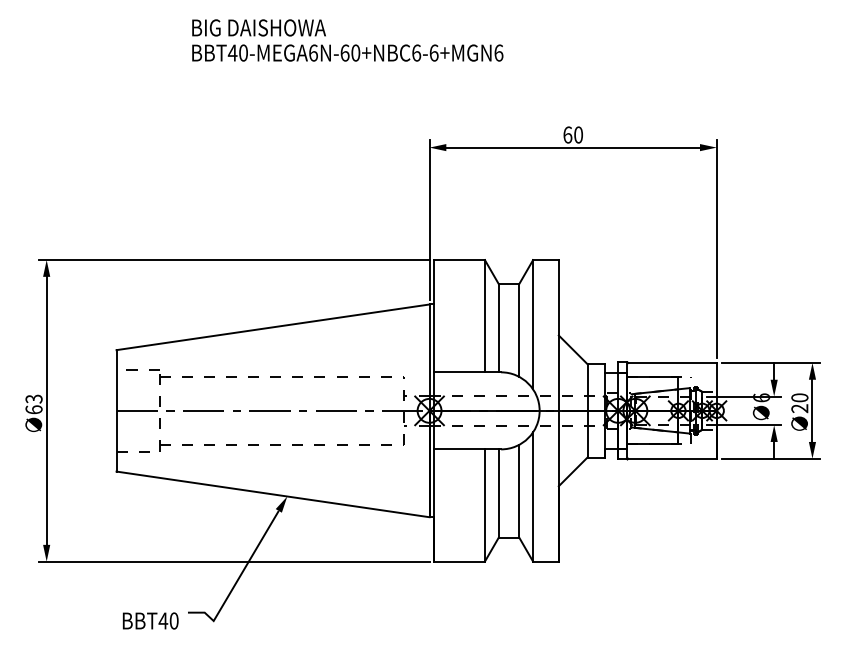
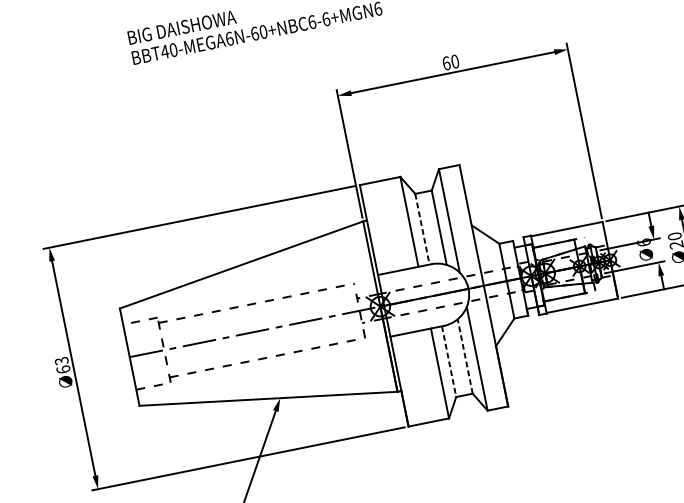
line: (498, 328) -> (422, 229), solid -> dashed
line: (519, 490) -> (465, 355), solid -> dashed
line: (498, 494) -> (449, 362), solid -> dashed

